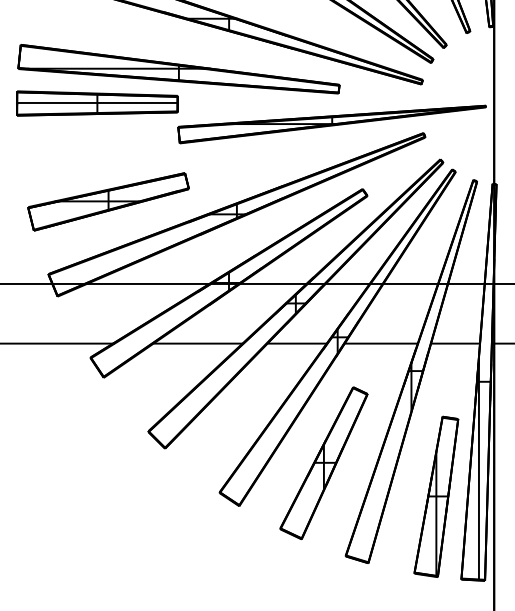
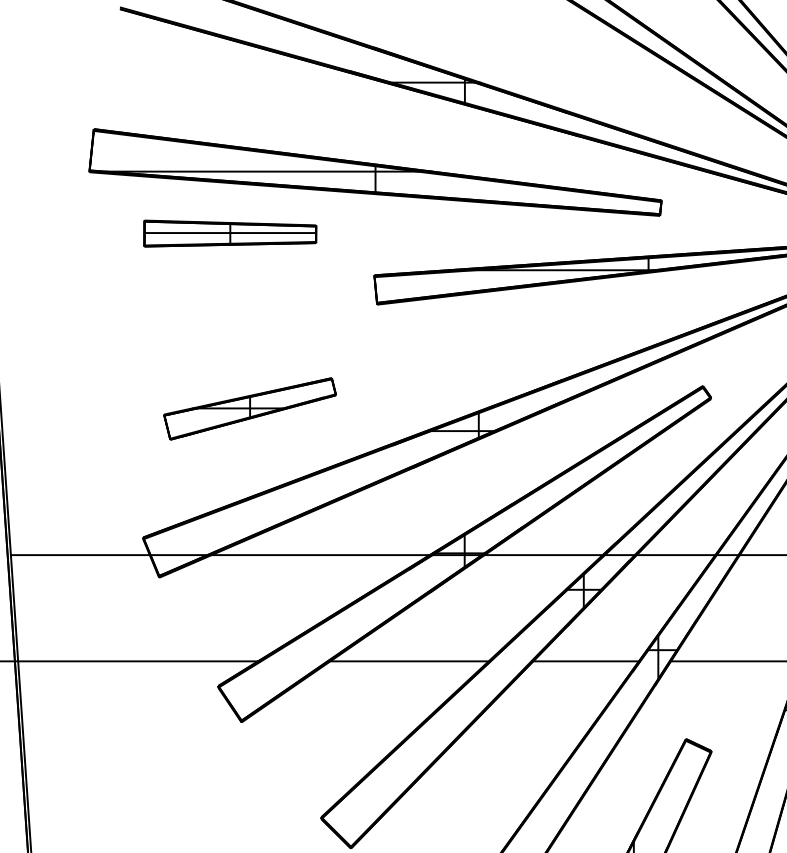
part: (97, 103) -> (230, 233), size x0.6
part: (108, 201) -> (250, 408), size x0.6

